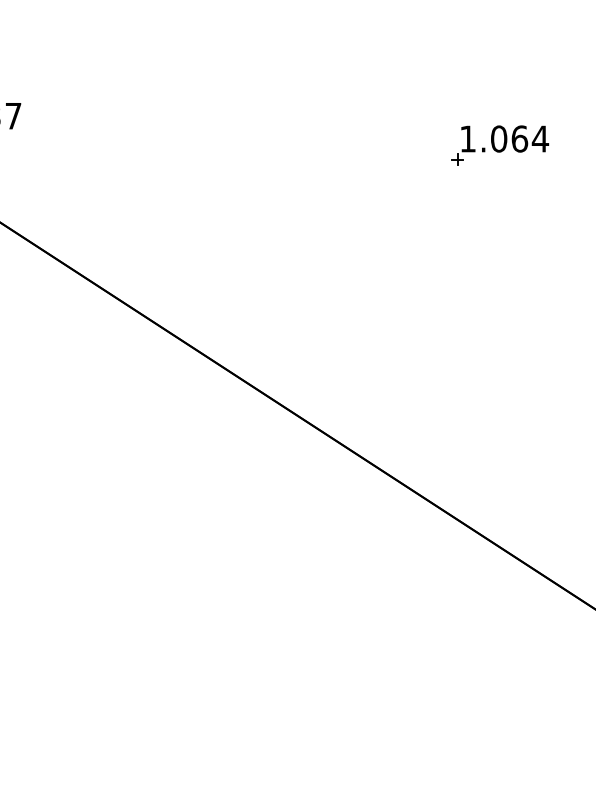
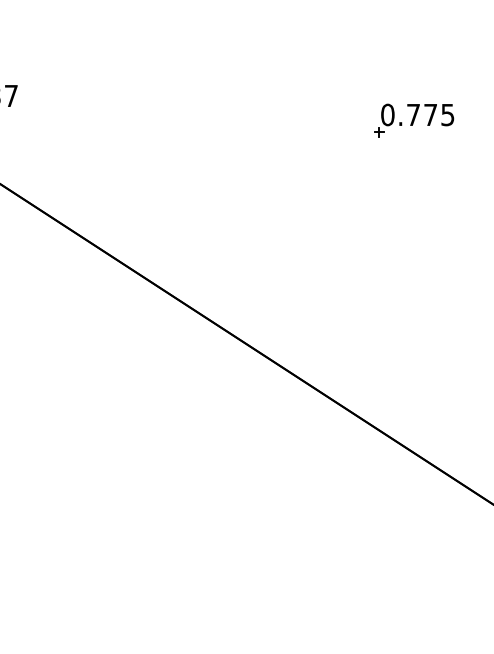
text: (503, 138) -> (417, 114), 1.064 -> 0.775

